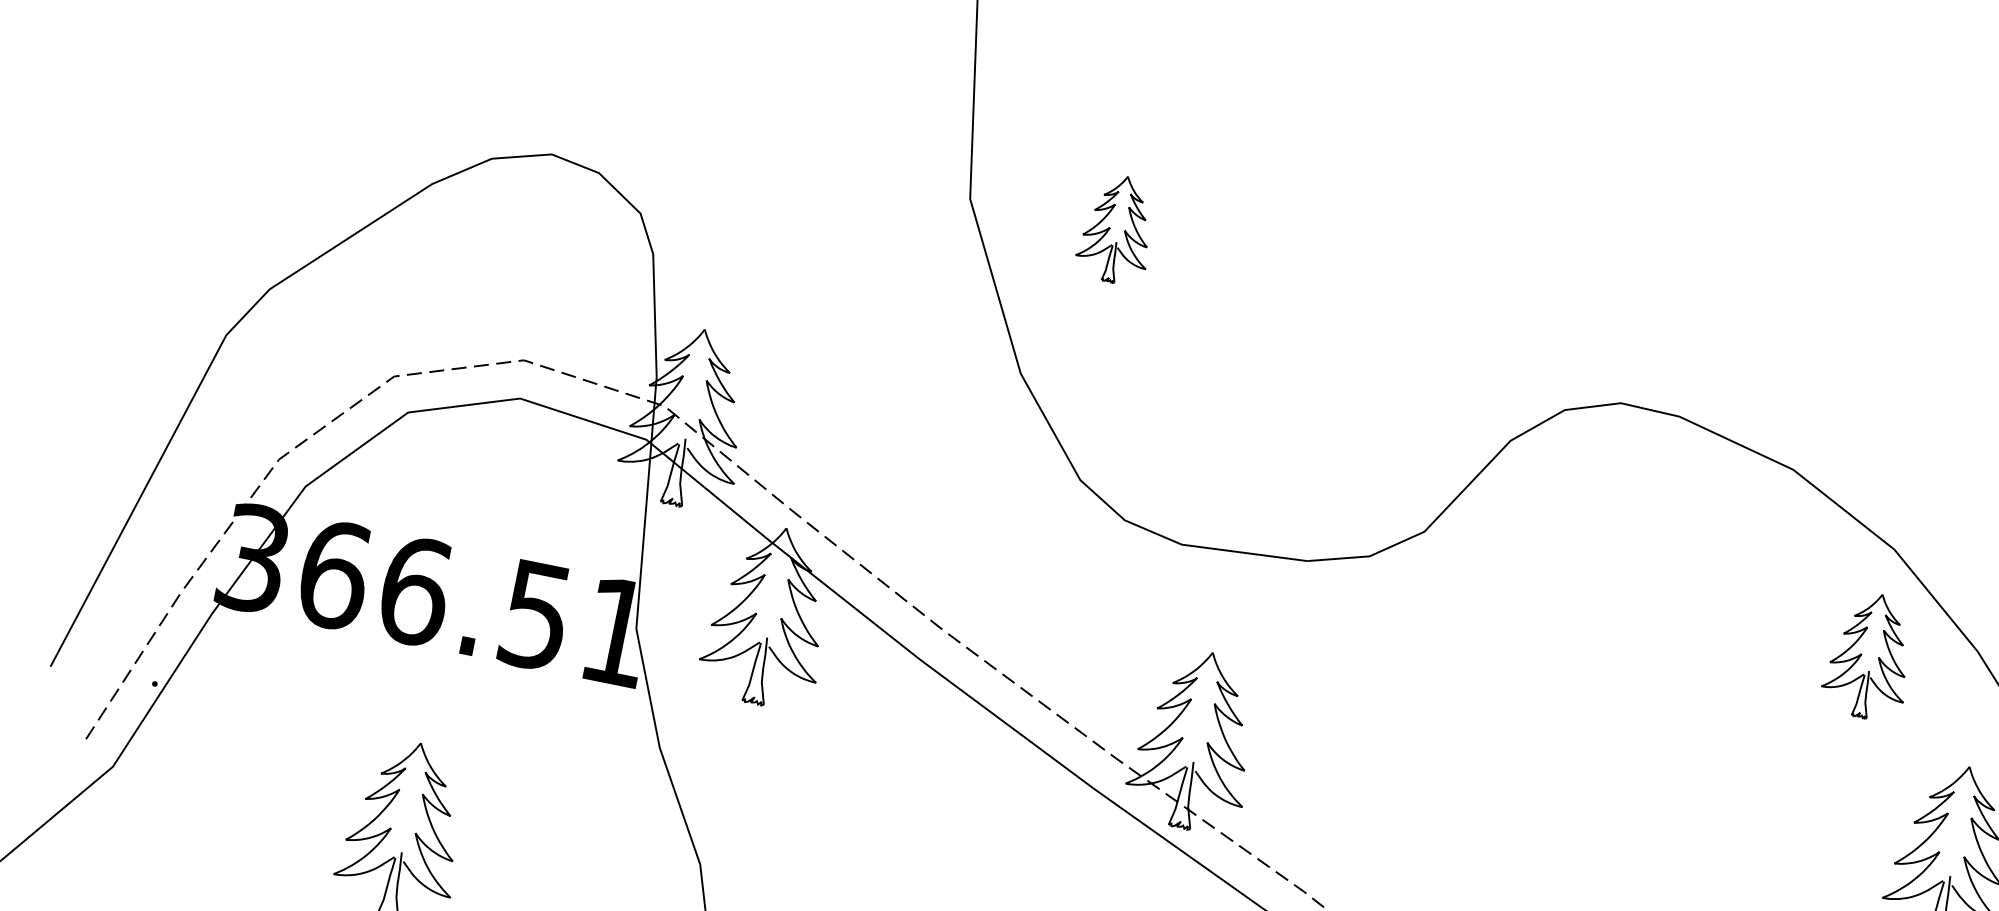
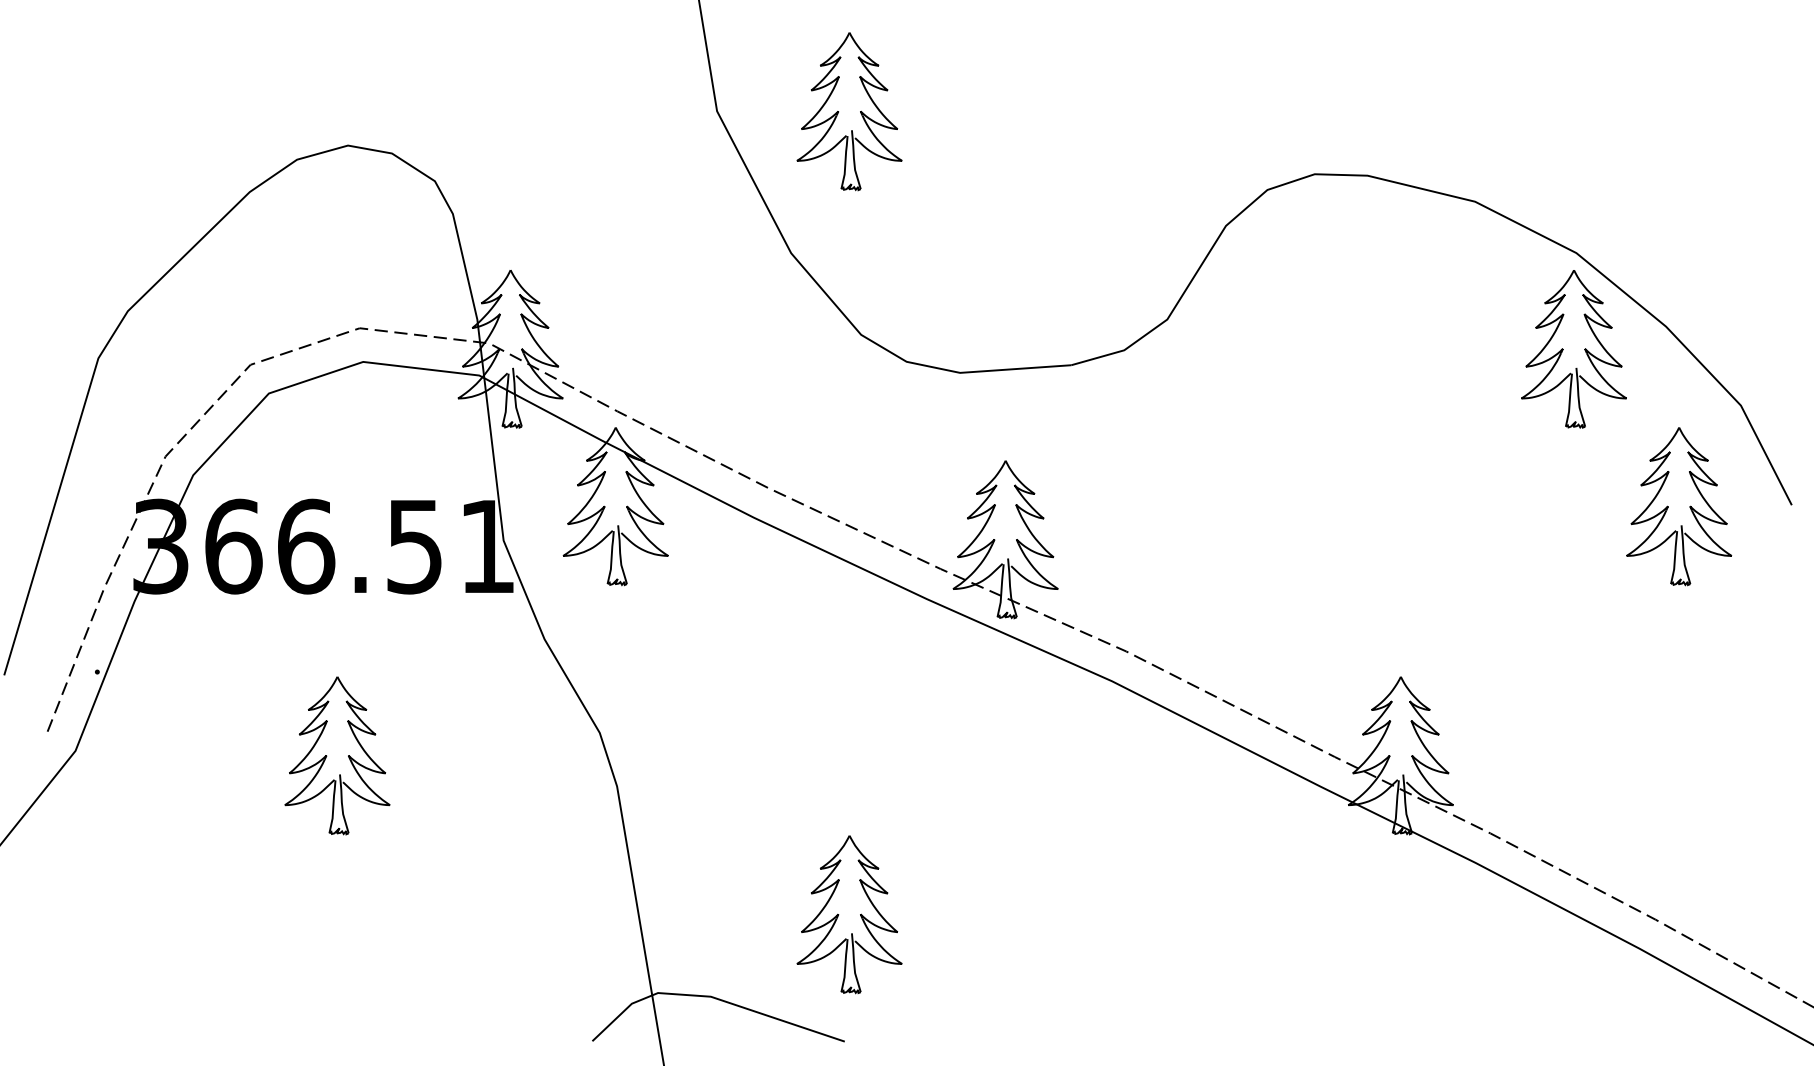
part: (1117, 229) -> (849, 111), size x1.67
part: (1869, 656) -> (1573, 349), size x1.43

